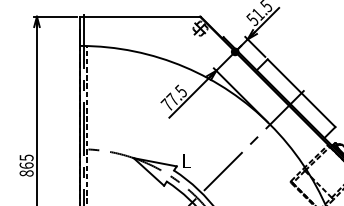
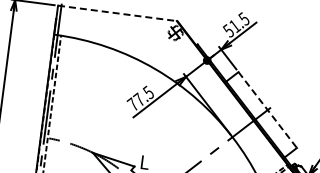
line: (140, 16) -> (117, 13), solid -> dashed
line: (301, 93) -> (267, 110), solid -> dashed

